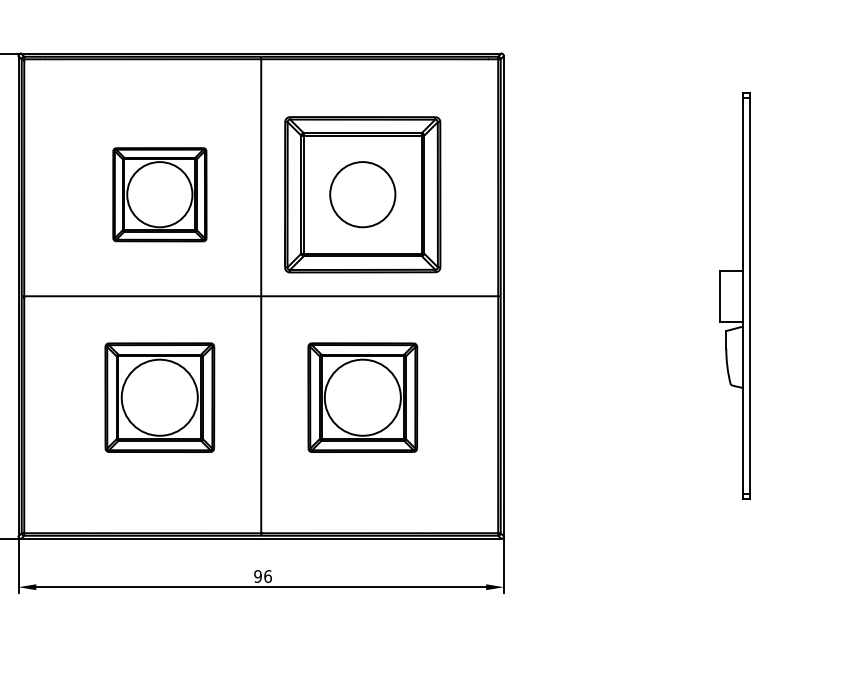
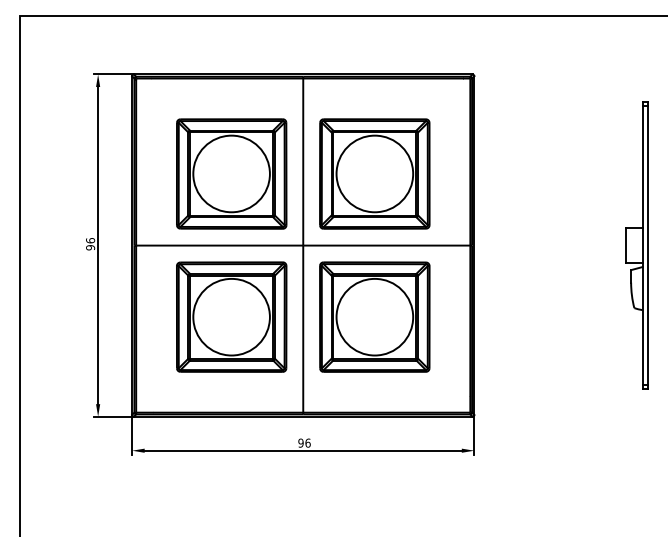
part: (159, 194) -> (231, 173), size x1.67
circle: (362, 194) -> (374, 173), size x1.67
part: (159, 396) -> (231, 316), size x1.43
part: (362, 396) -> (374, 316), size x1.43

